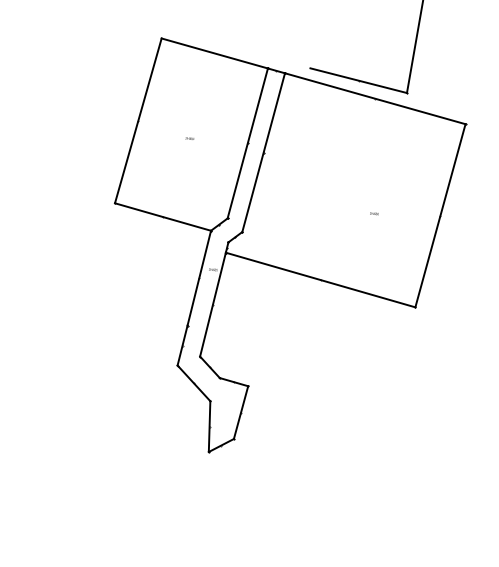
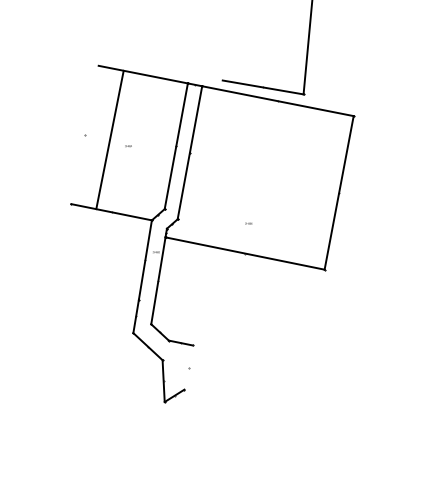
line: (137, 120) -> (109, 139), moved
text: (374, 213) -> (248, 223), moved
line: (241, 412) -> (188, 367), removed

